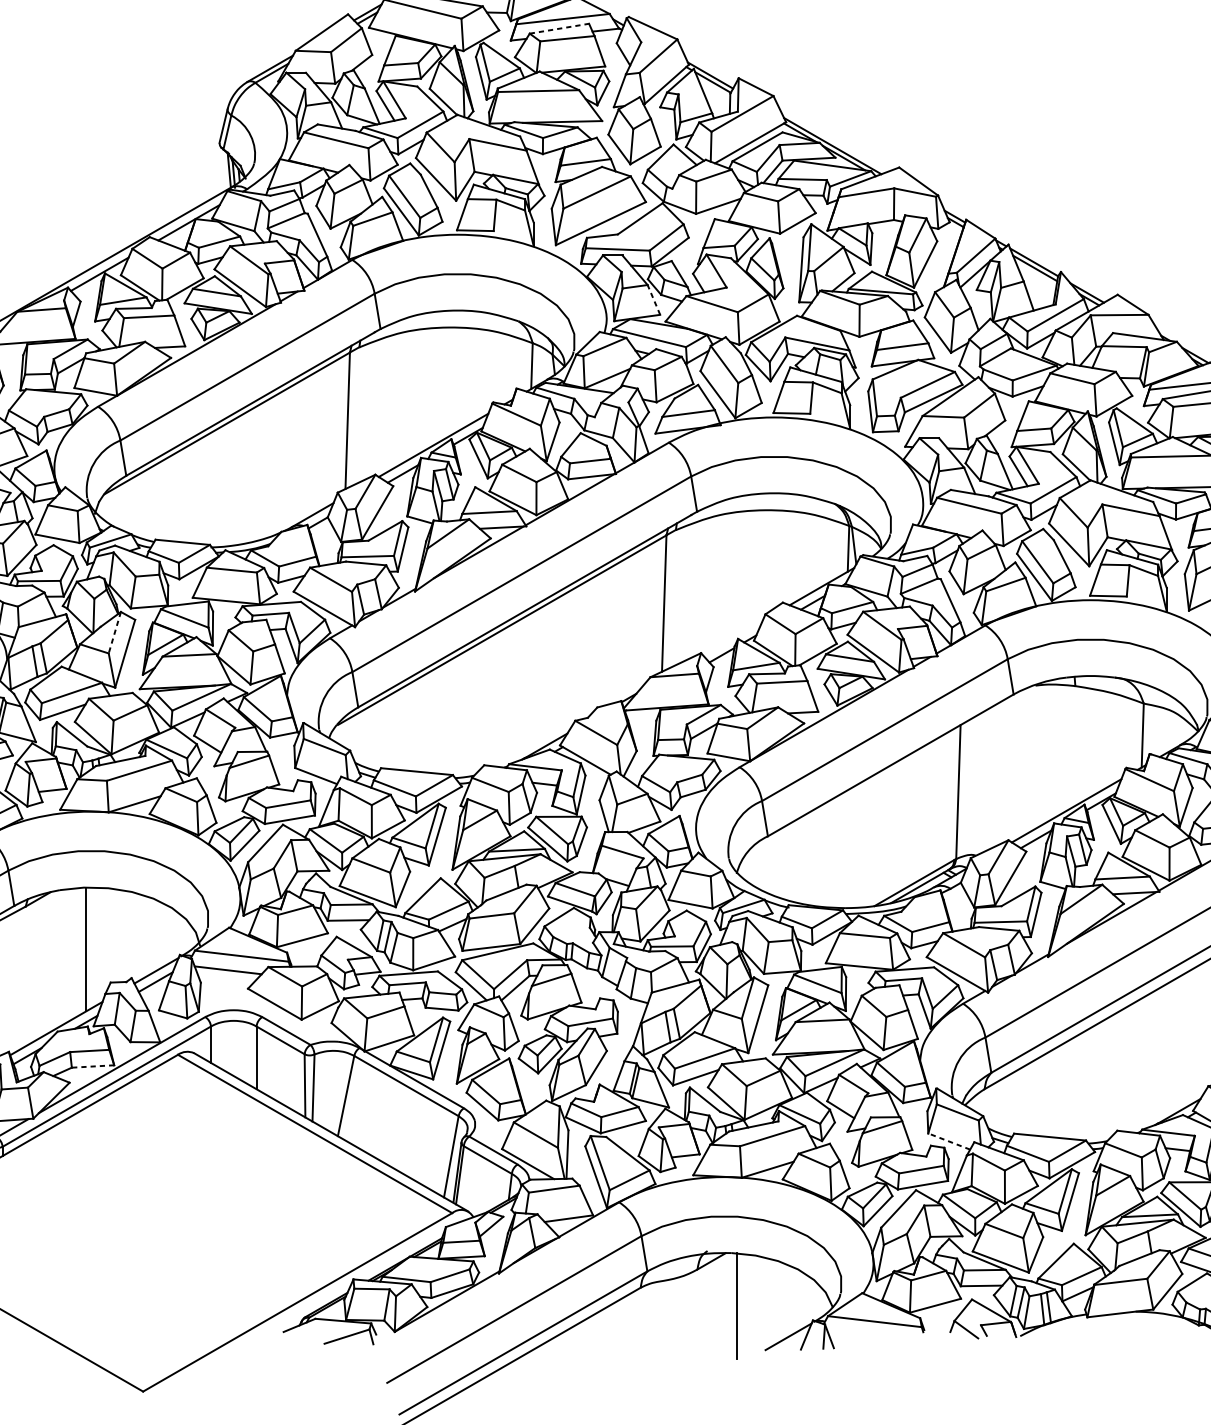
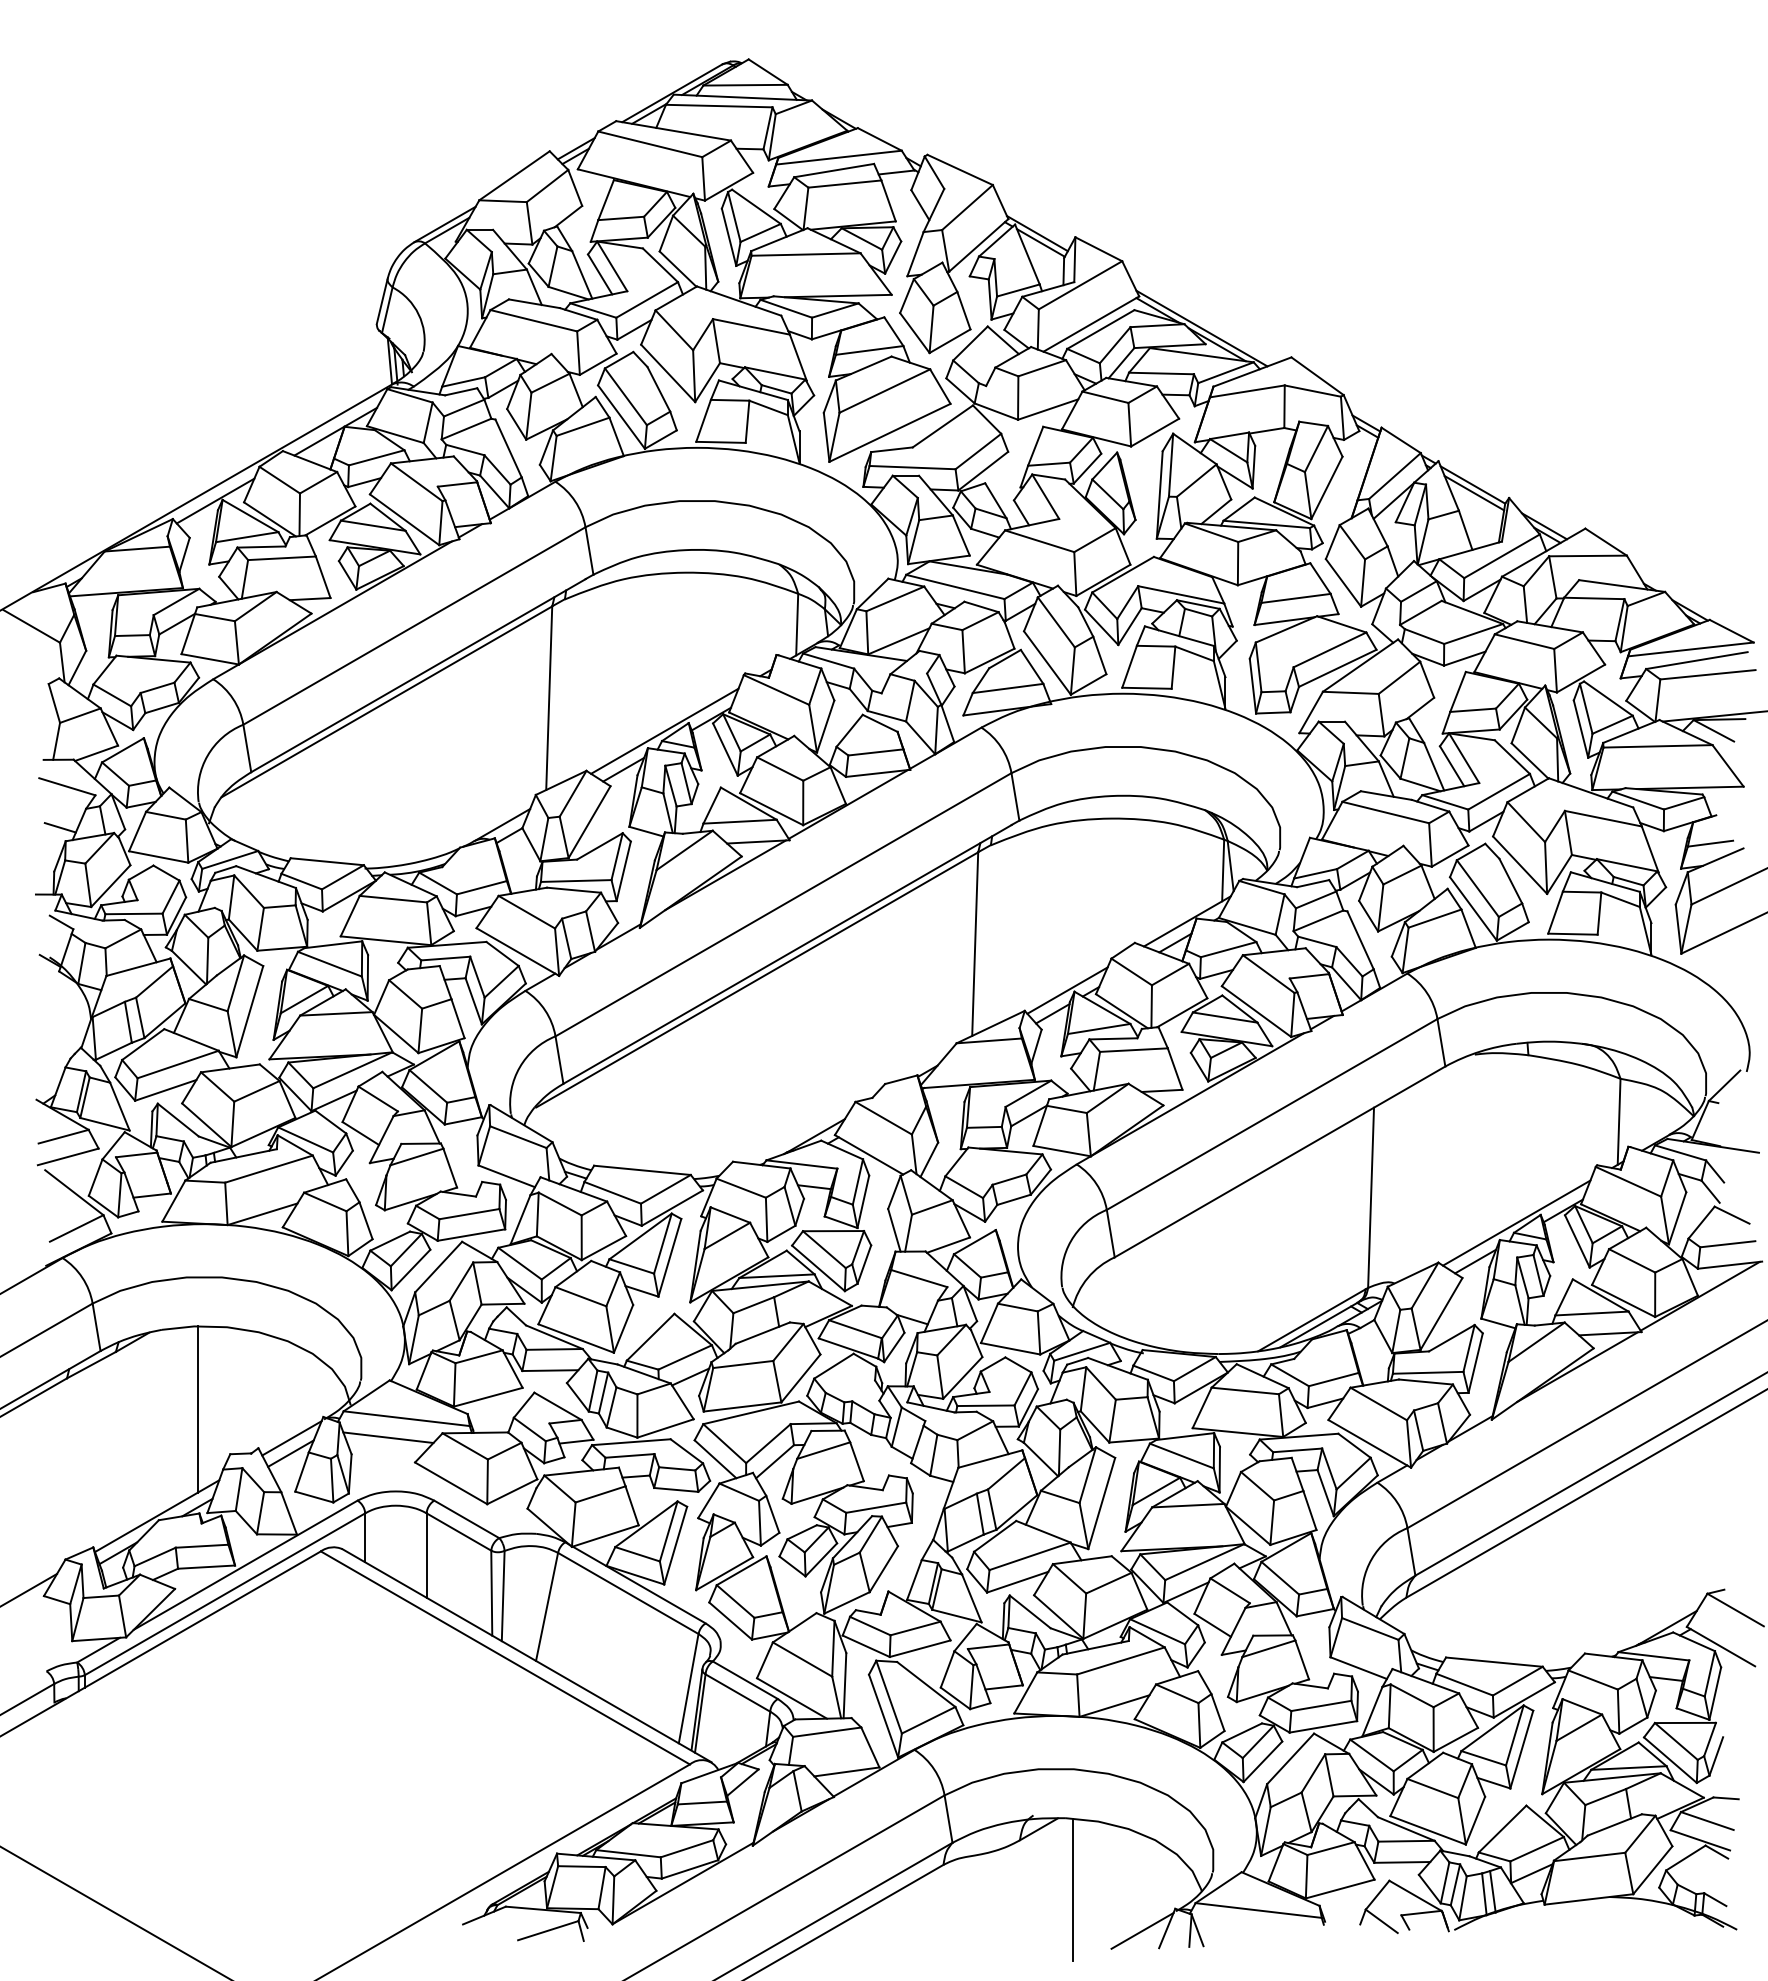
line: (559, 28) -> (834, 170), dashed -> solid
line: (654, 299) -> (961, 535), dashed -> solid
line: (114, 632) -> (235, 983), dashed -> solid
line: (732, 638) -> (1067, 990), added
line: (93, 1066) -> (206, 1567), dashed -> solid
line: (949, 1141) -> (1358, 1667), dashed -> solid

